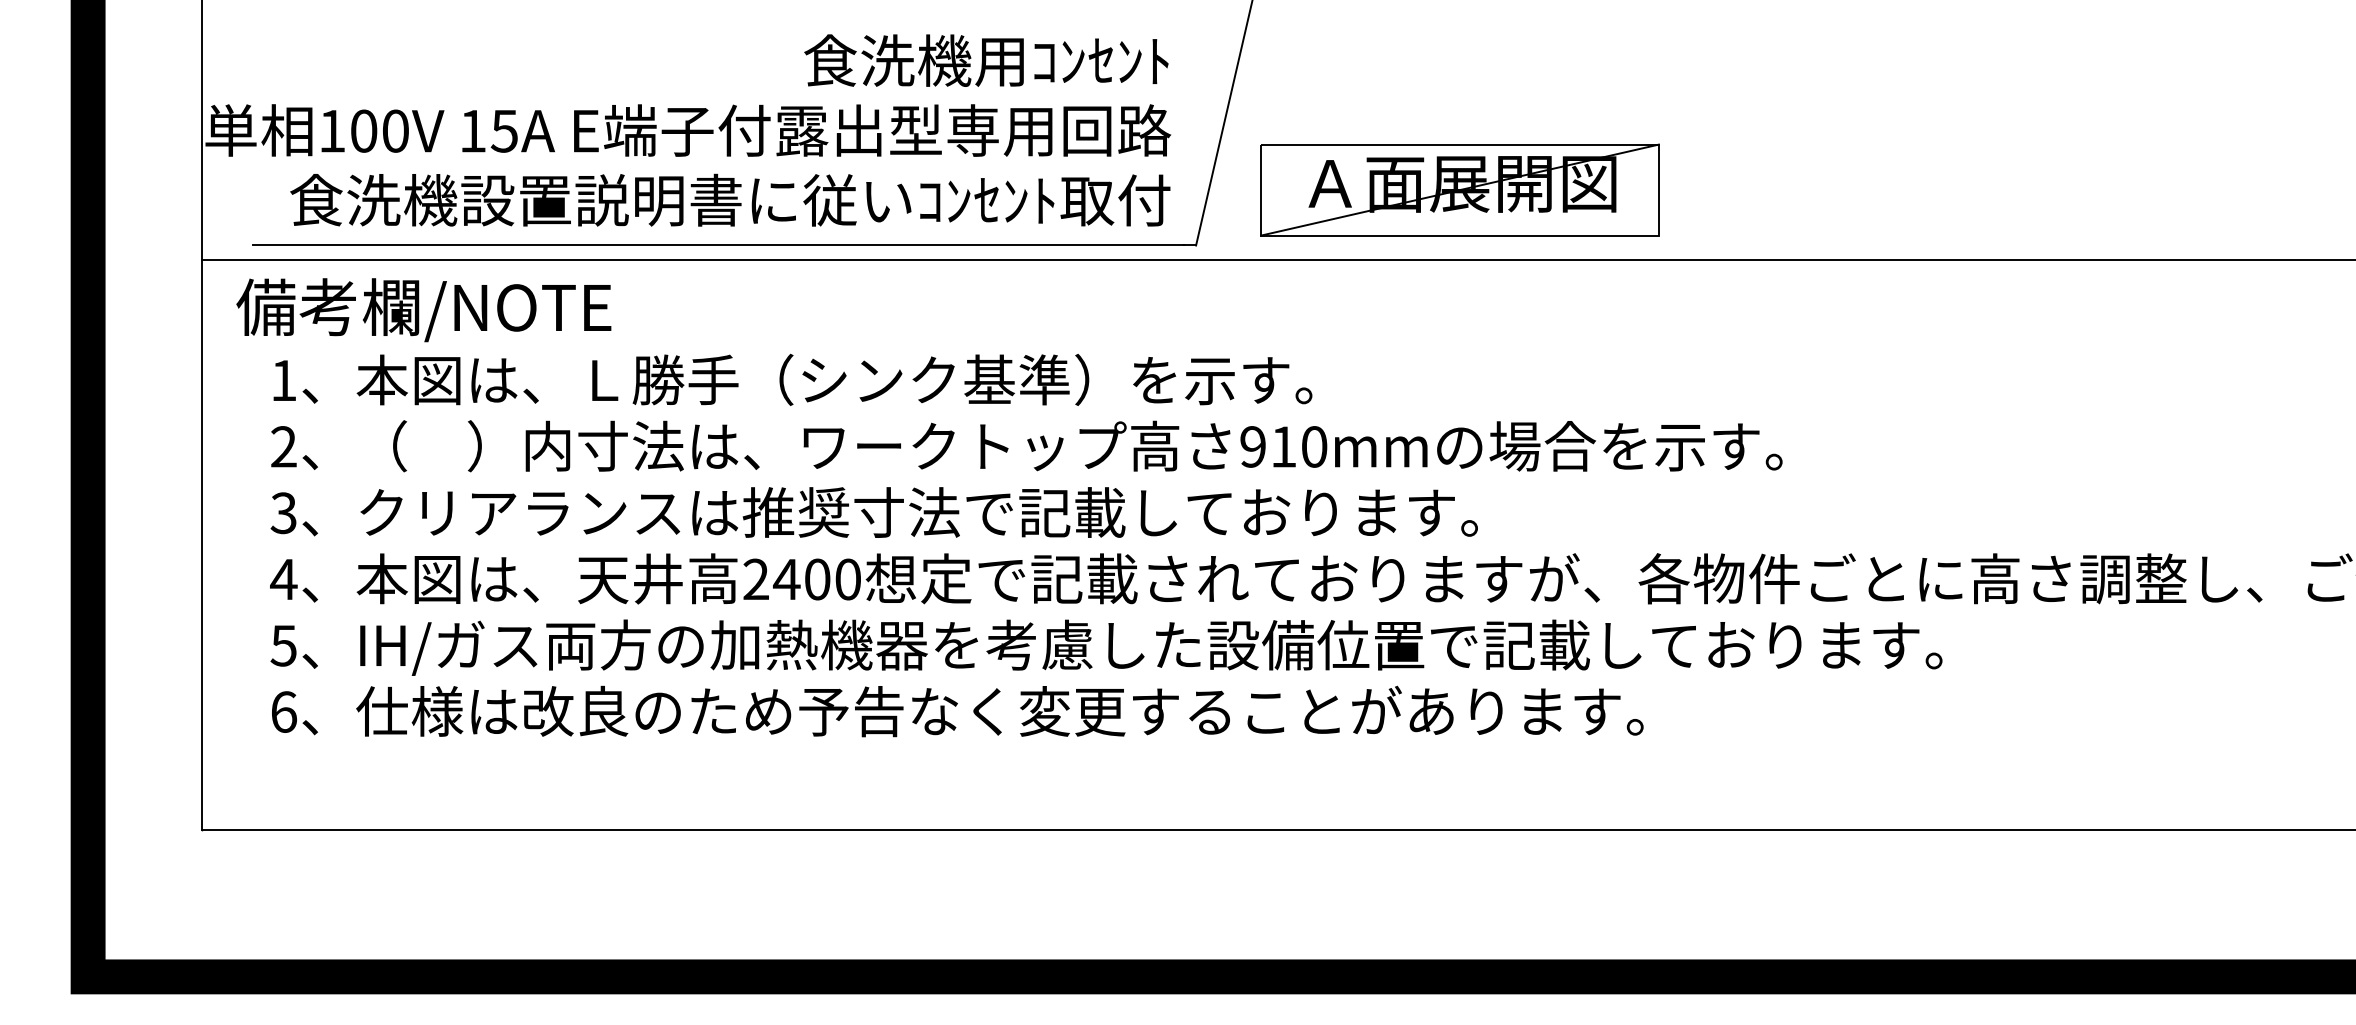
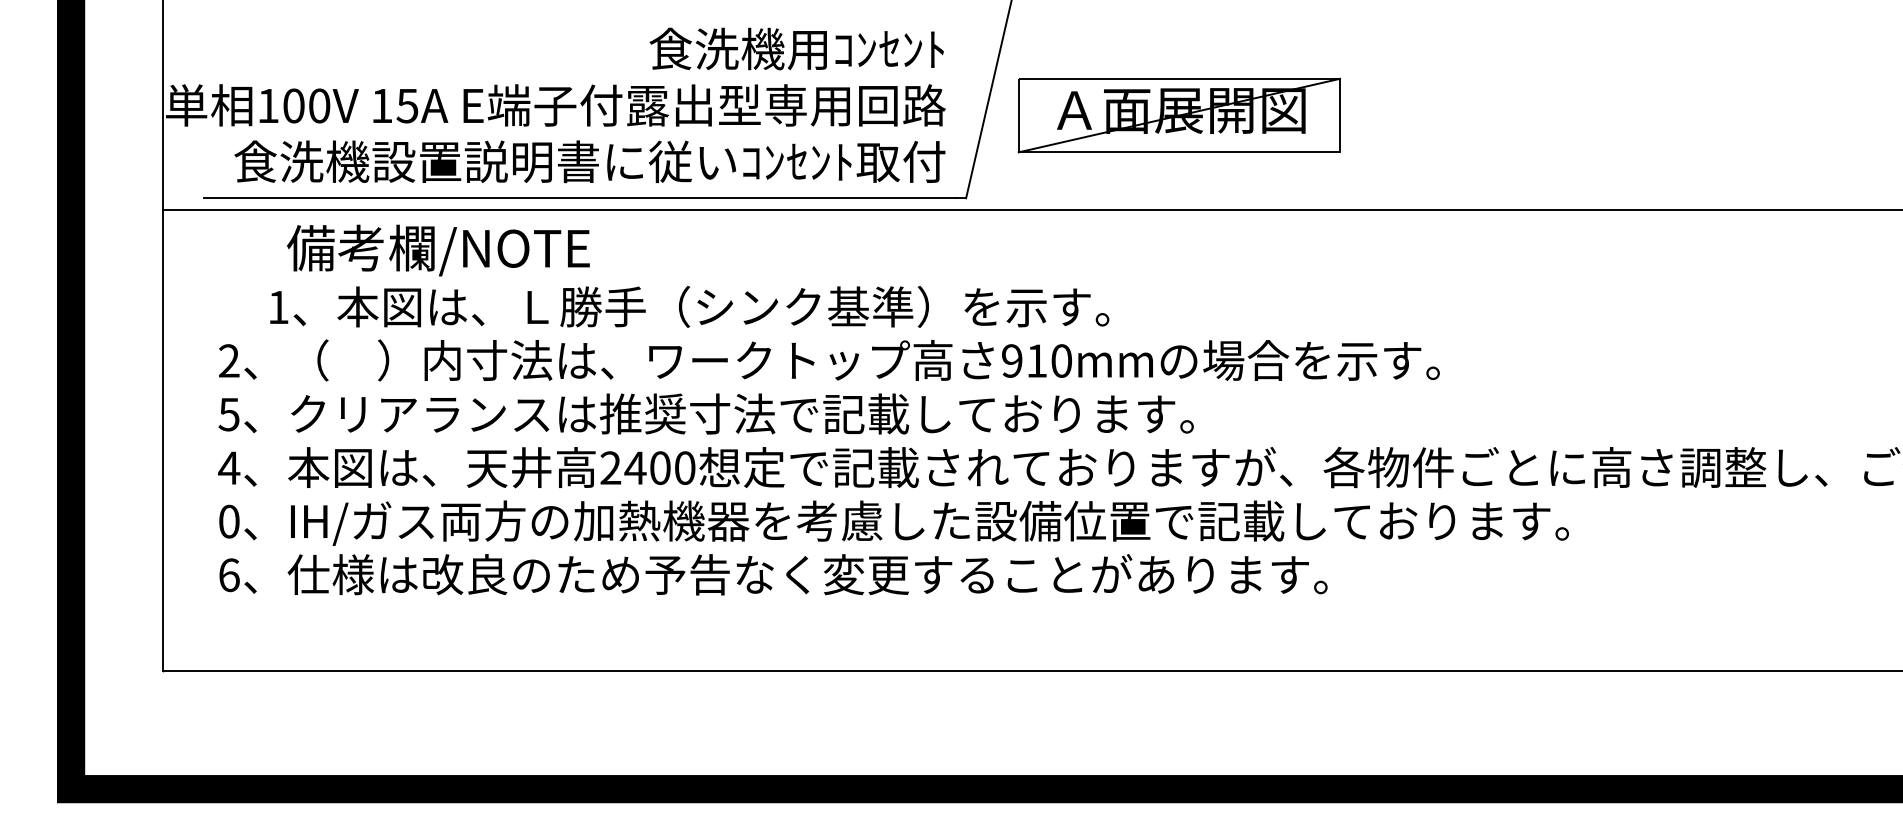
part: (1459, 189) -> (1178, 115), moved
text: (423, 310) -> (438, 250), moved
text: (792, 379) -> (689, 306), moved
text: (283, 512) -> (228, 414), 3 -> 5
text: (283, 645) -> (228, 521), 5 -> 0

